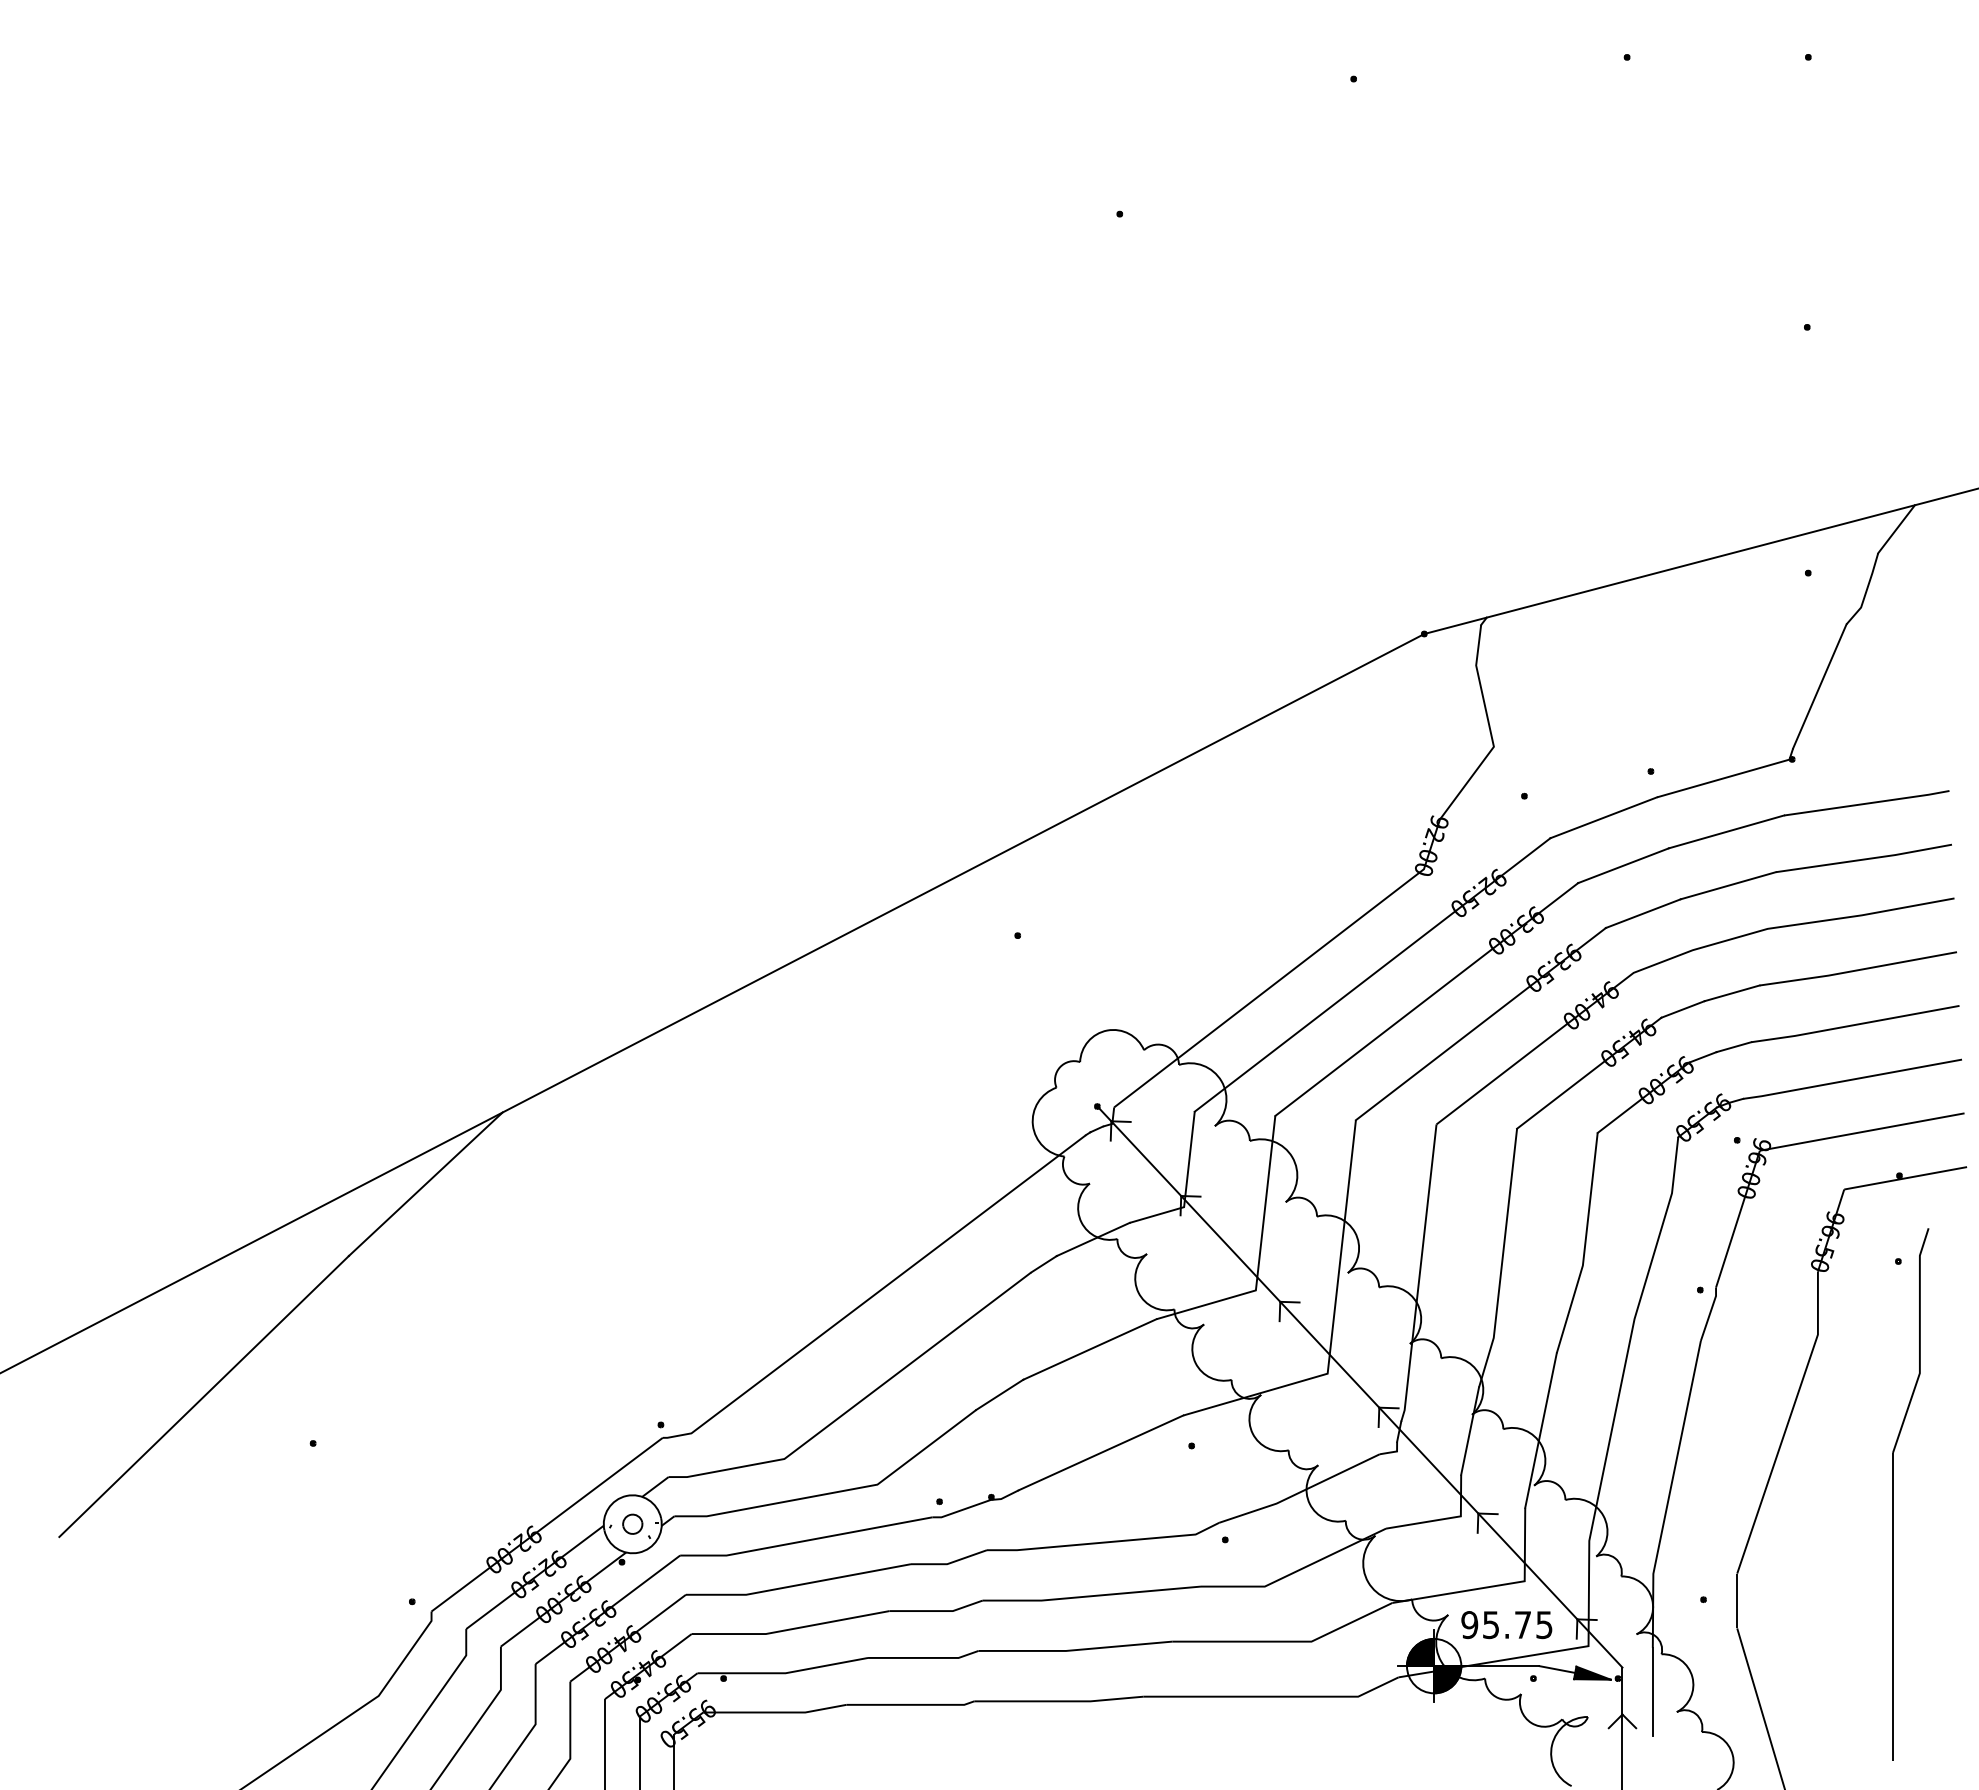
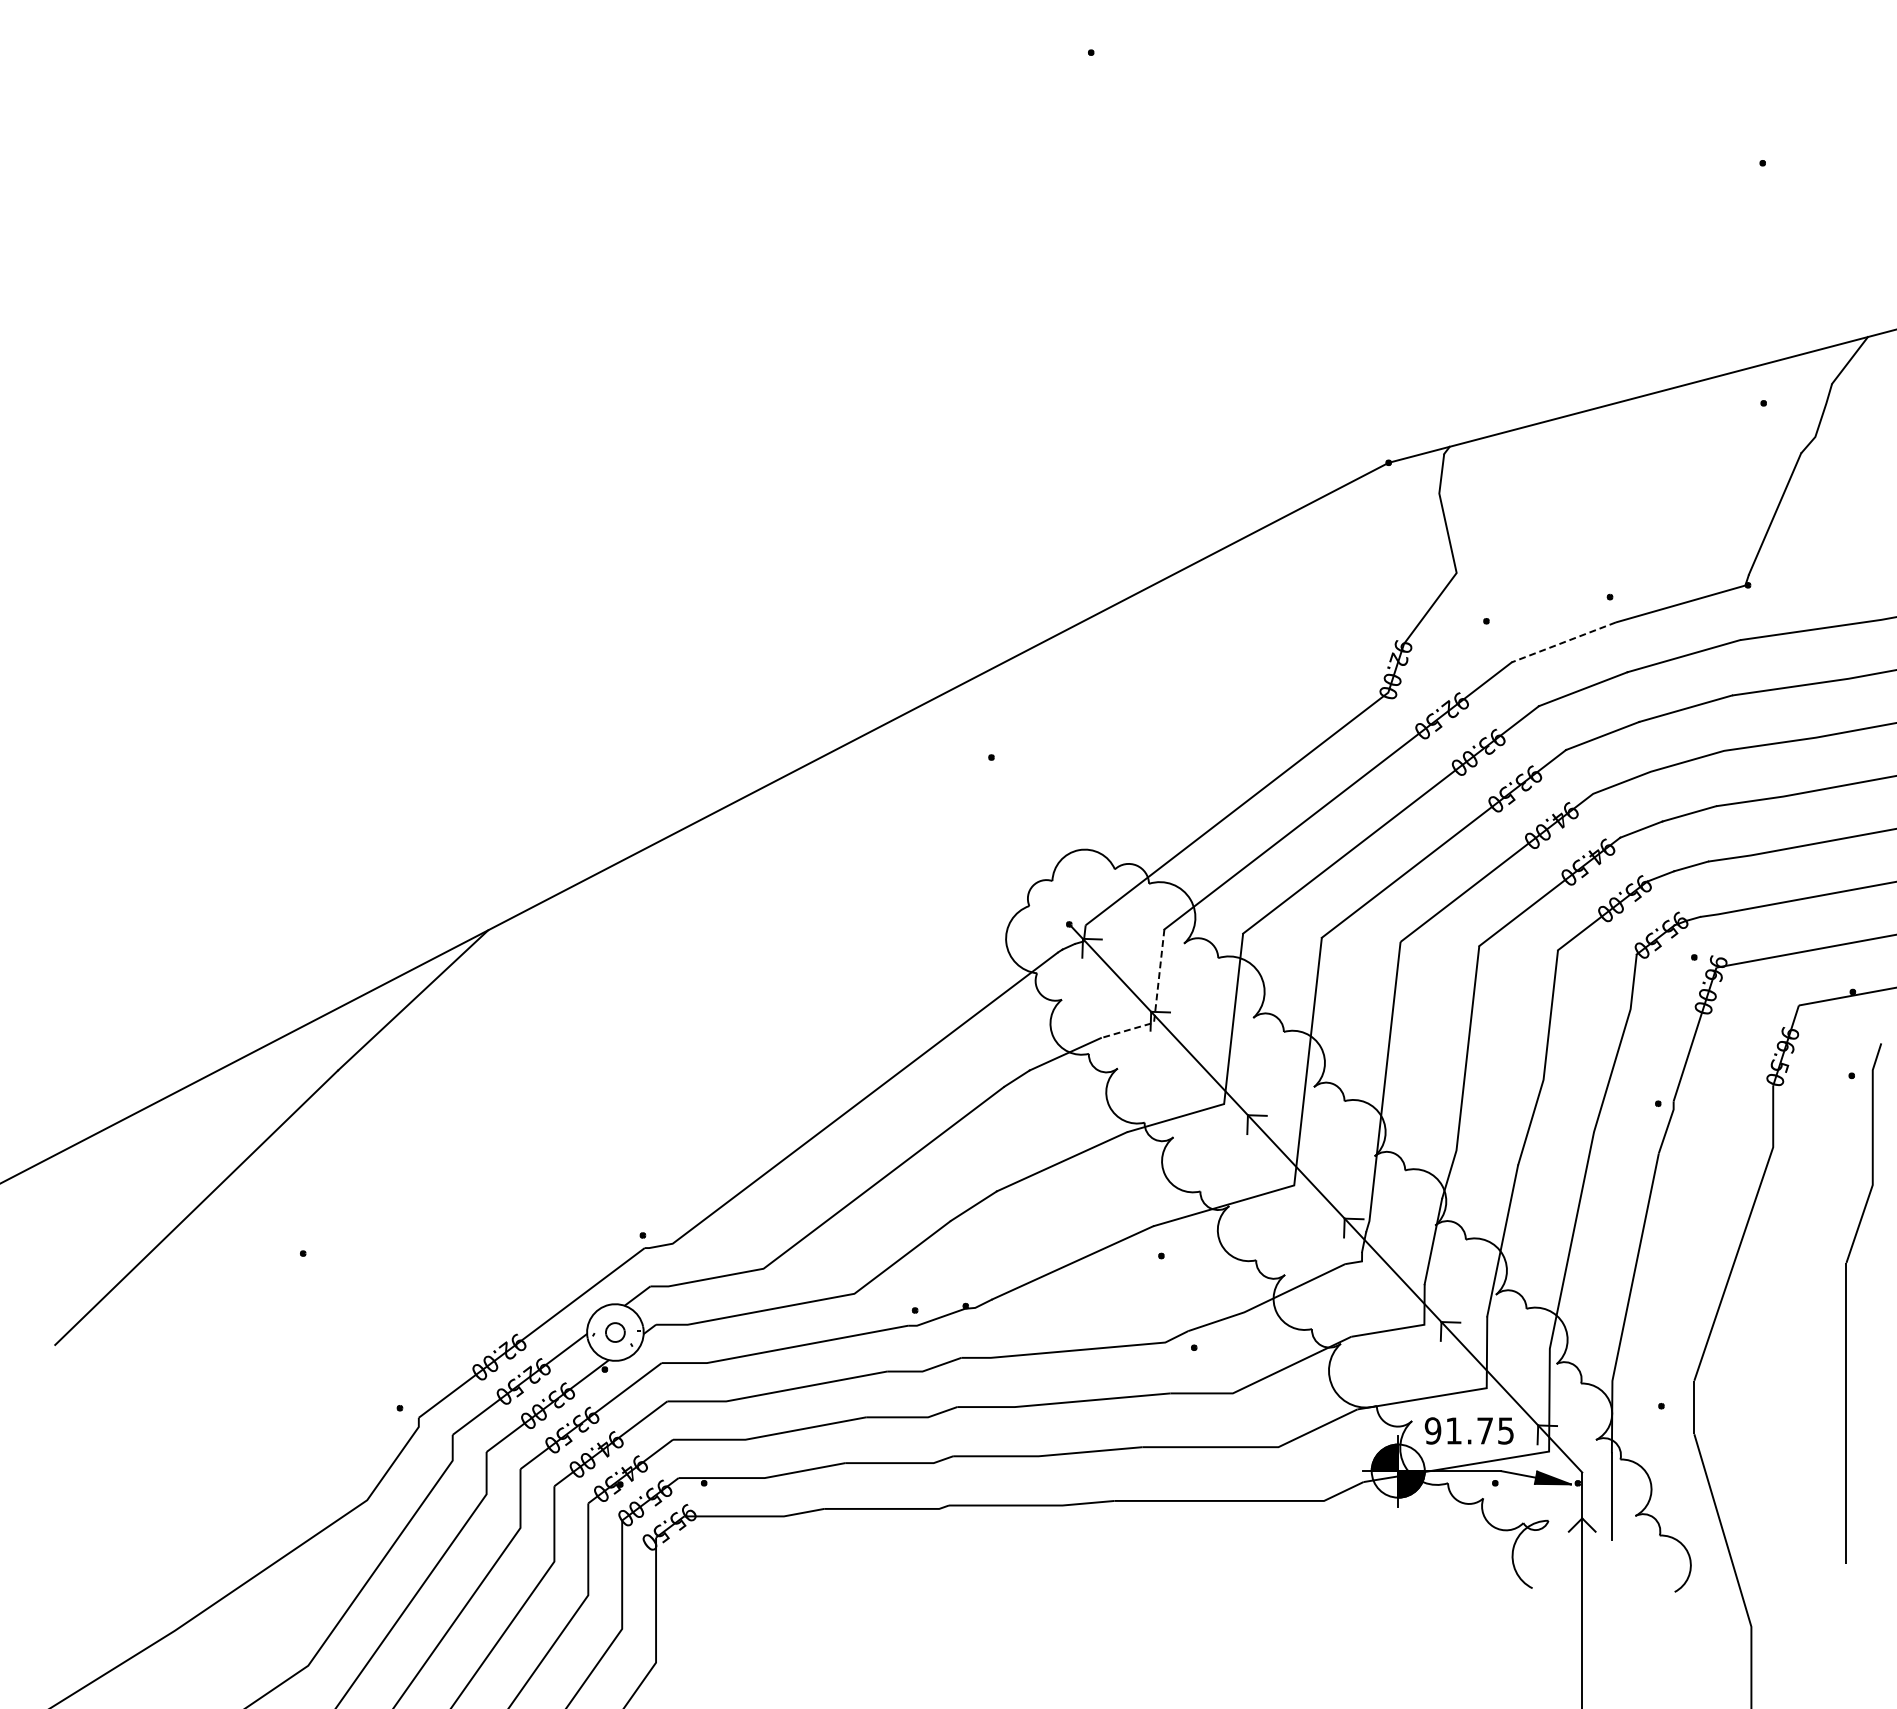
line: (1603, 817) -> (1563, 642), solid -> dashed
line: (1186, 1188) -> (1156, 1004), solid -> dashed
text: (1490, 1625) -> (1453, 1431), 95.75 -> 91.75

